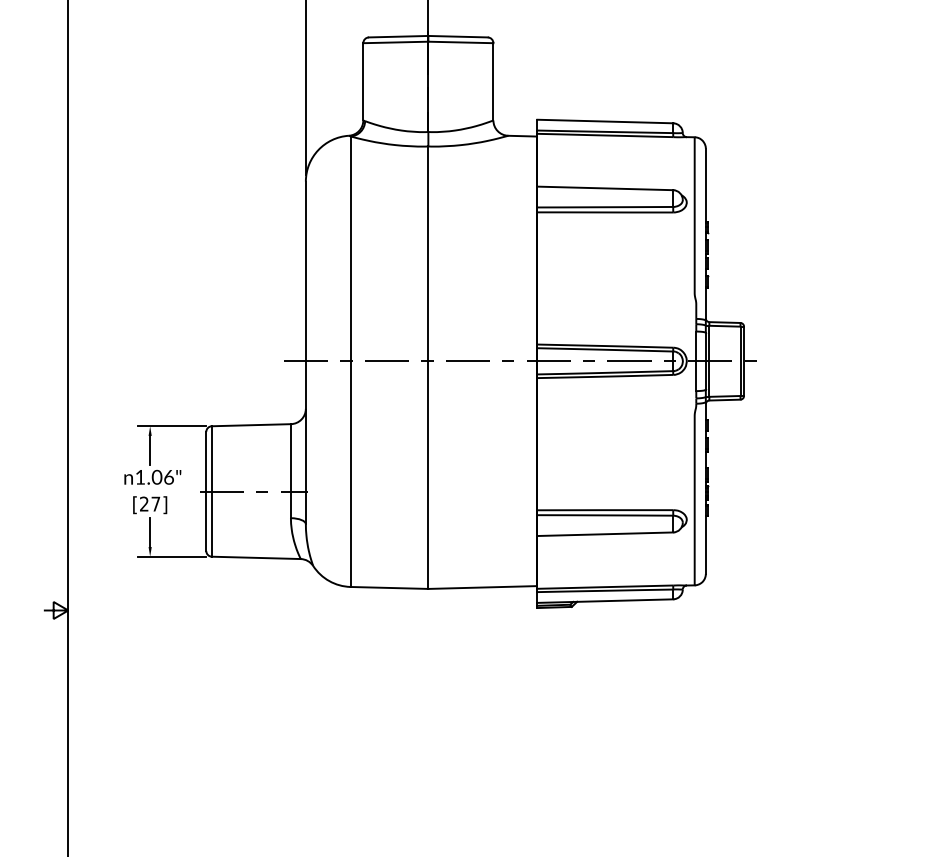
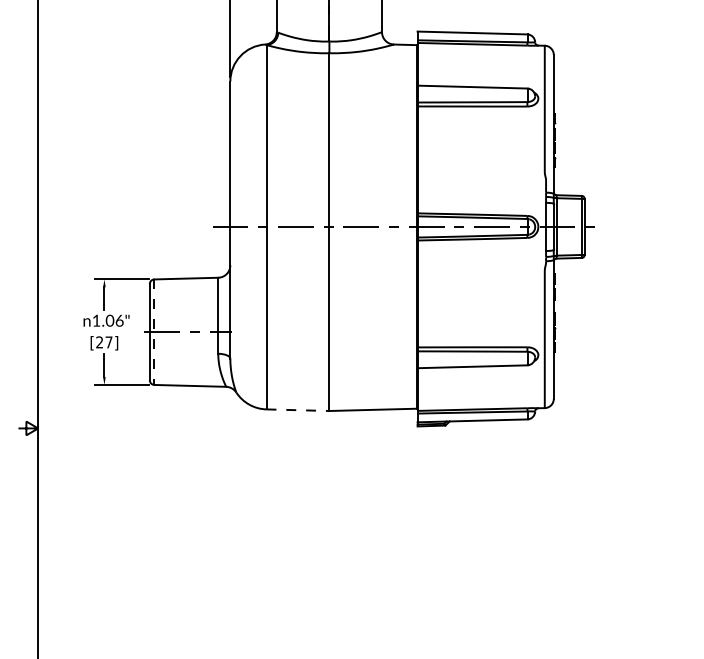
line: (211, 491) -> (154, 332), solid -> dashed
line: (389, 587) -> (297, 409), solid -> dashed

